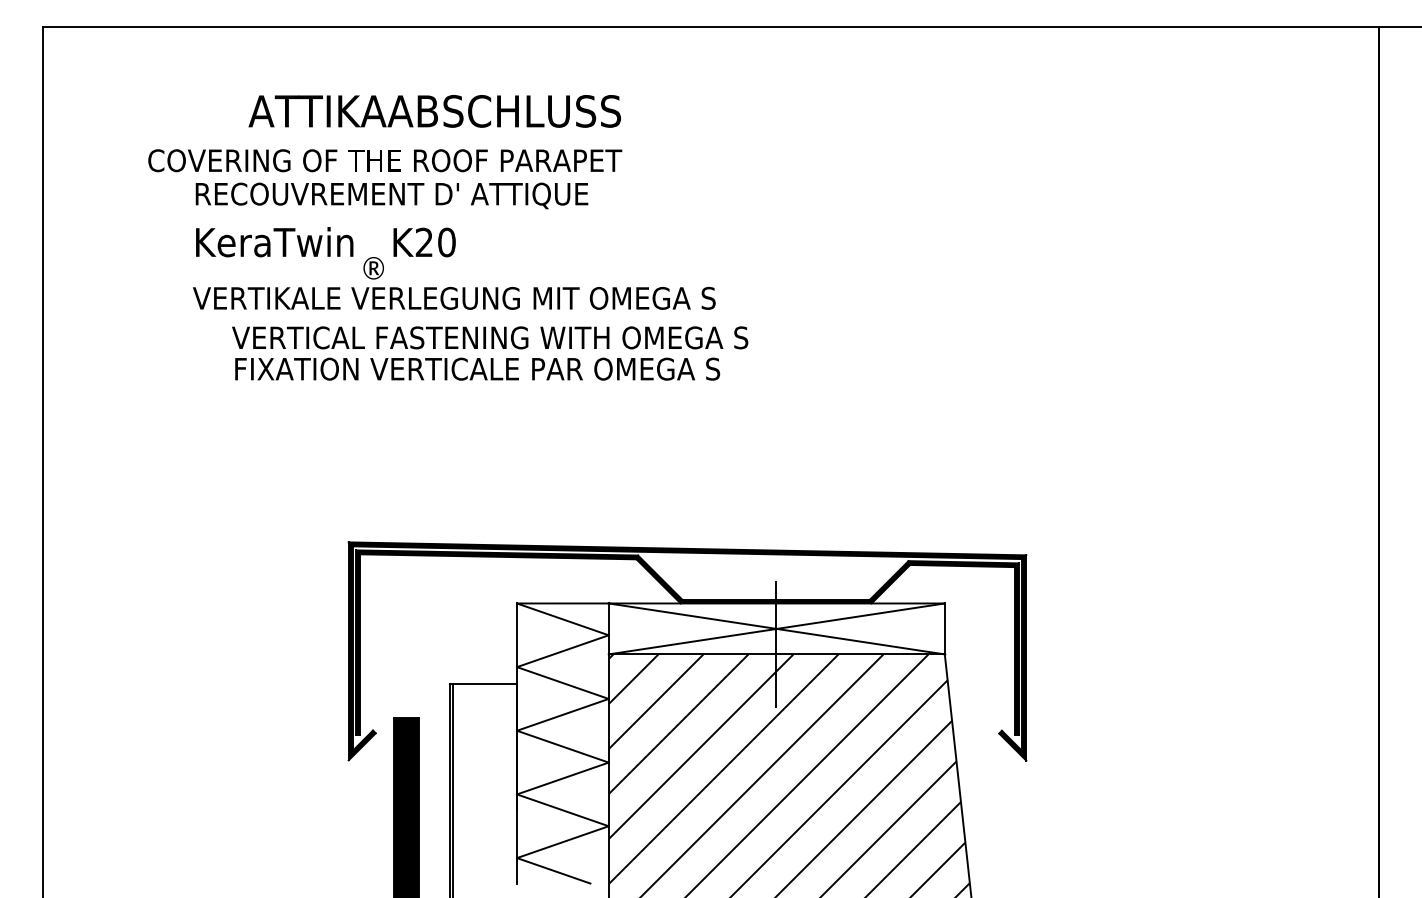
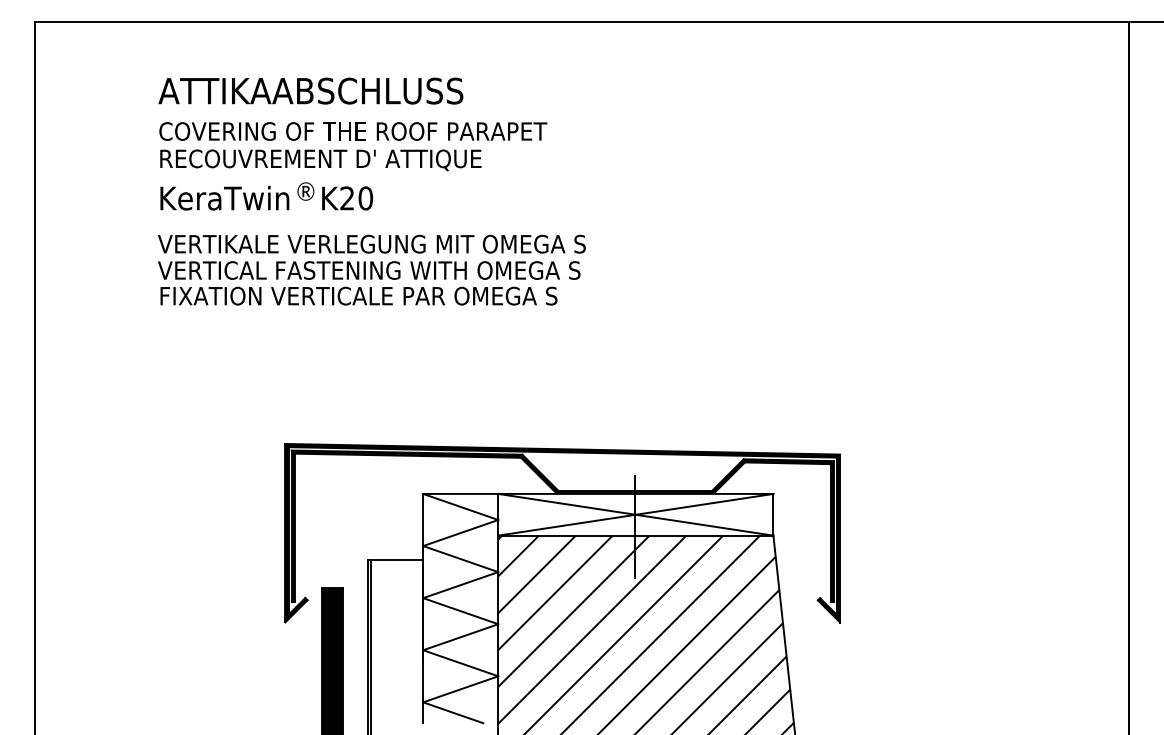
text: (434, 110) -> (310, 90), moved
text: (385, 160) -> (353, 131), moved
text: (373, 268) -> (305, 191), moved
text: (490, 353) -> (369, 283), moved

